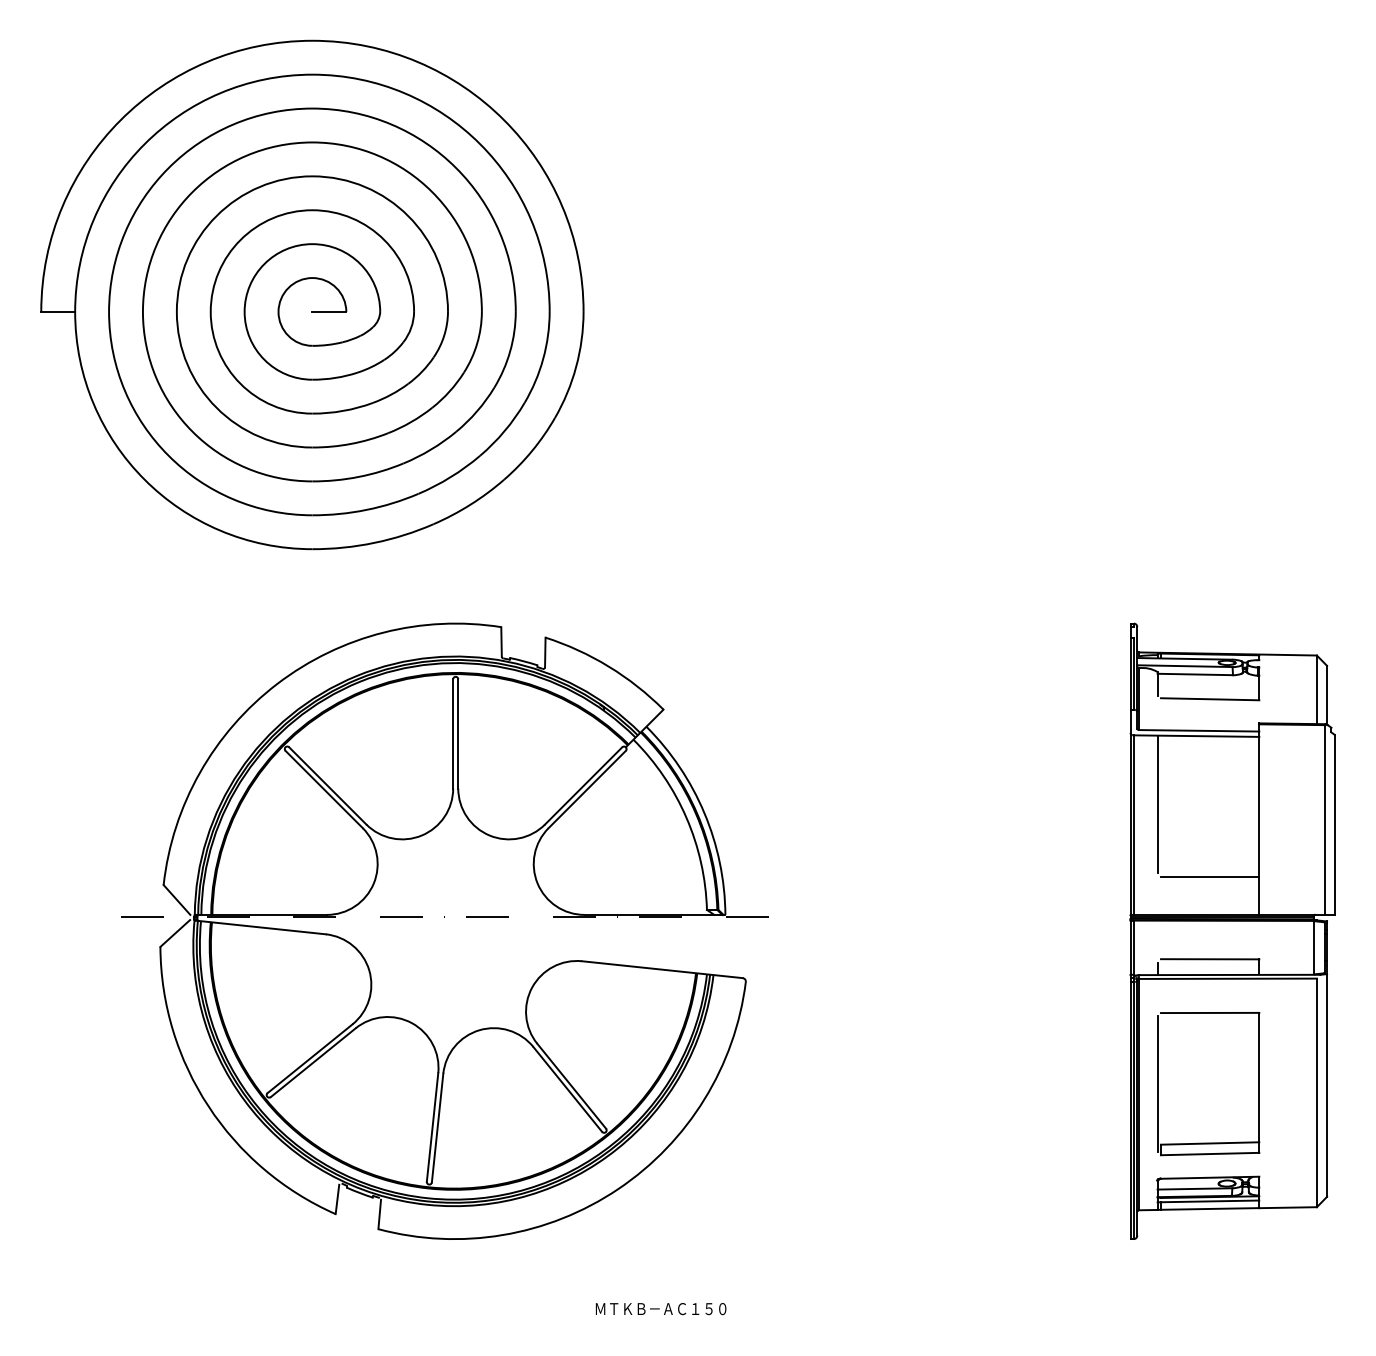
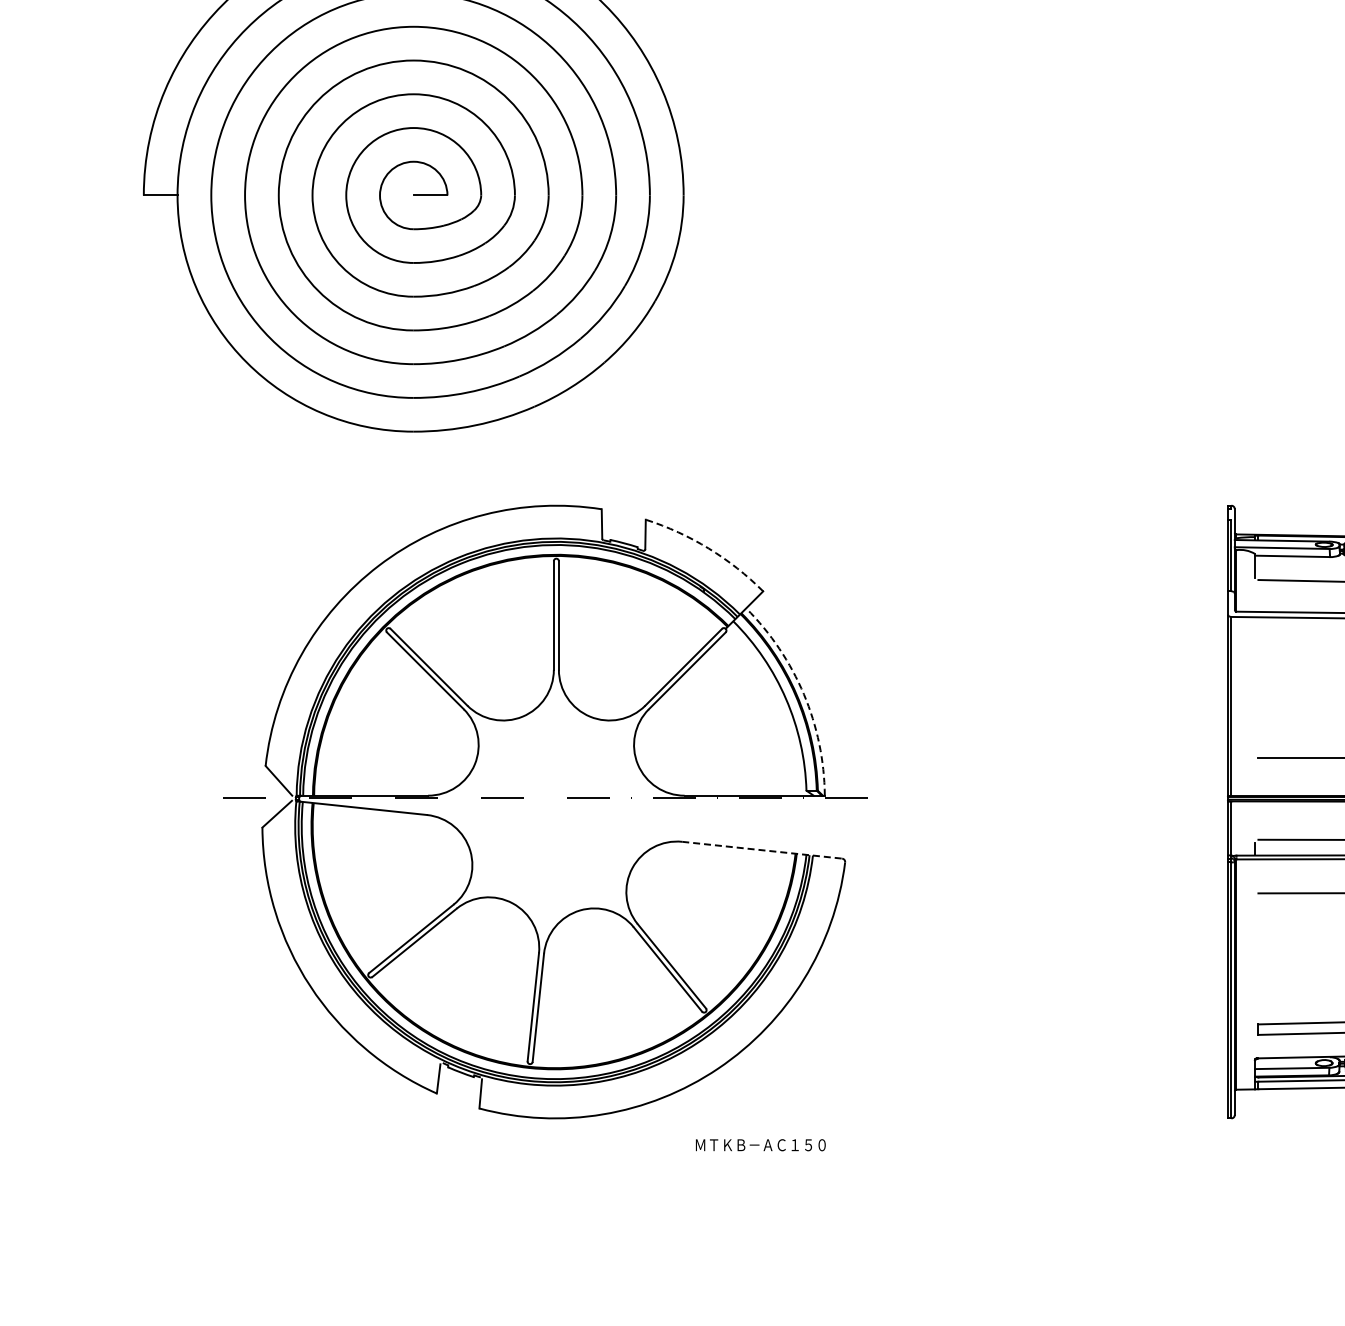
arc: (608, 666) -> (708, 548), solid -> dashed
line: (1157, 804) -> (1254, 685), removed
arc: (704, 813) -> (804, 694), solid -> dashed
line: (662, 969) -> (762, 850), solid -> dashed
line: (1157, 1084) -> (1254, 964), removed
text: (661, 1309) -> (761, 1145), moved

